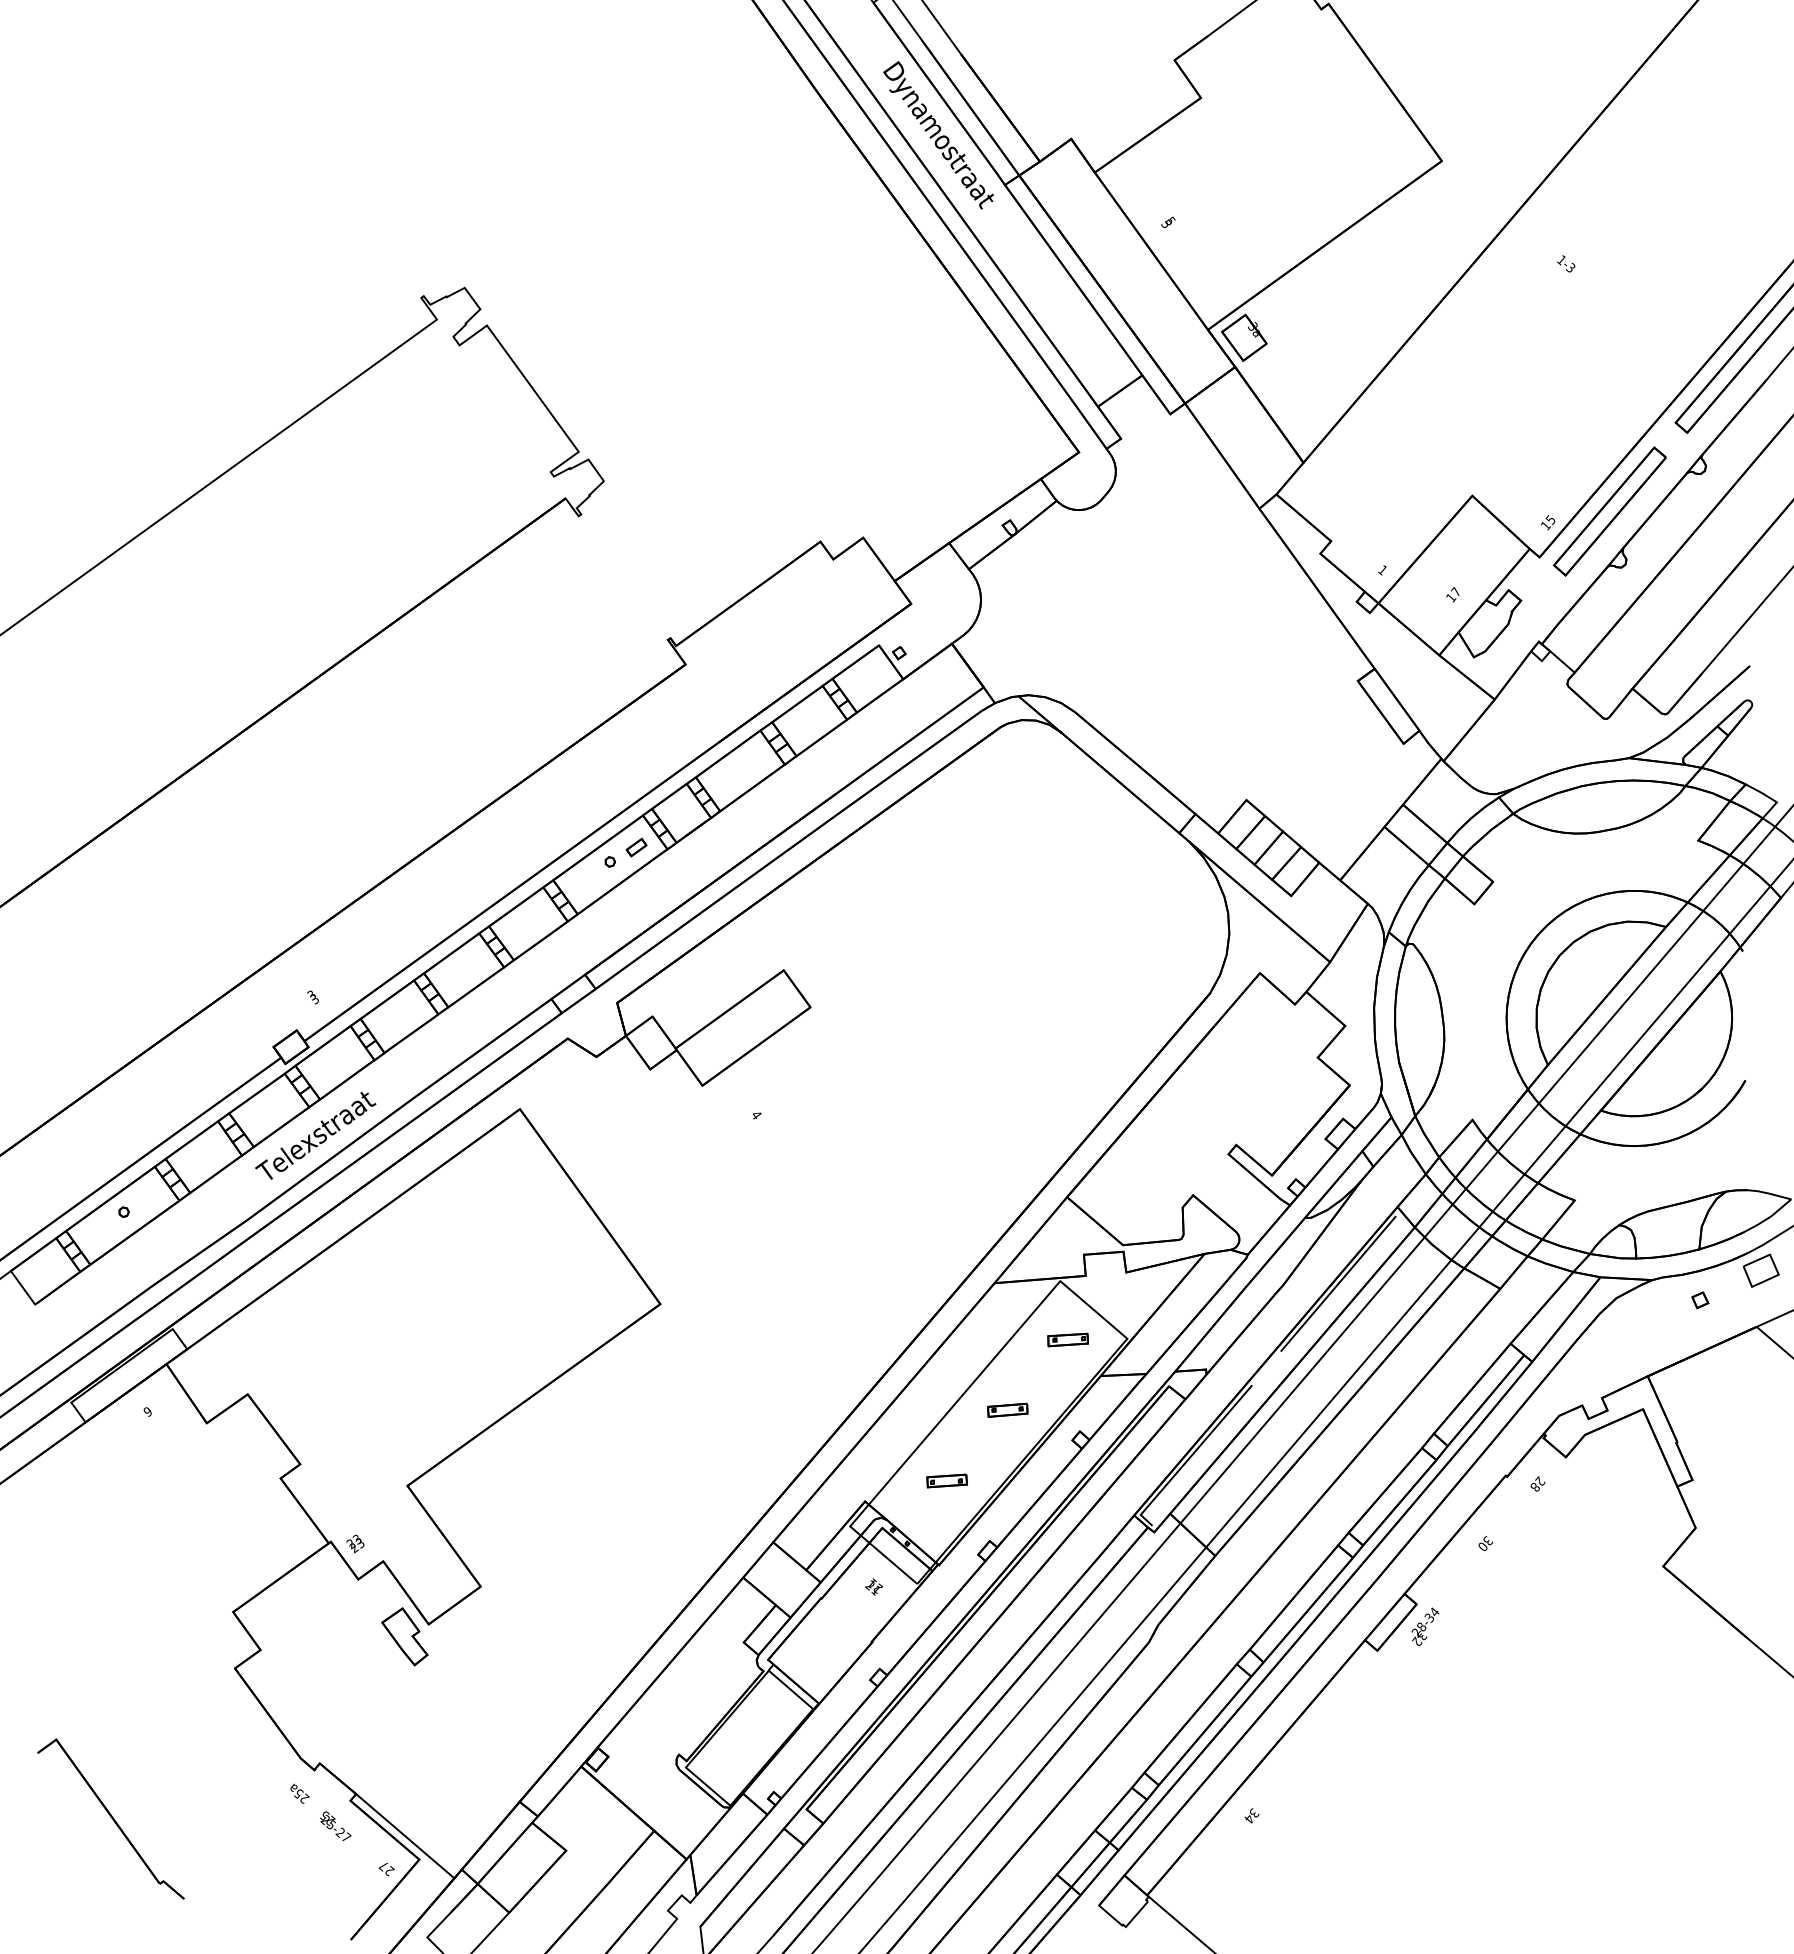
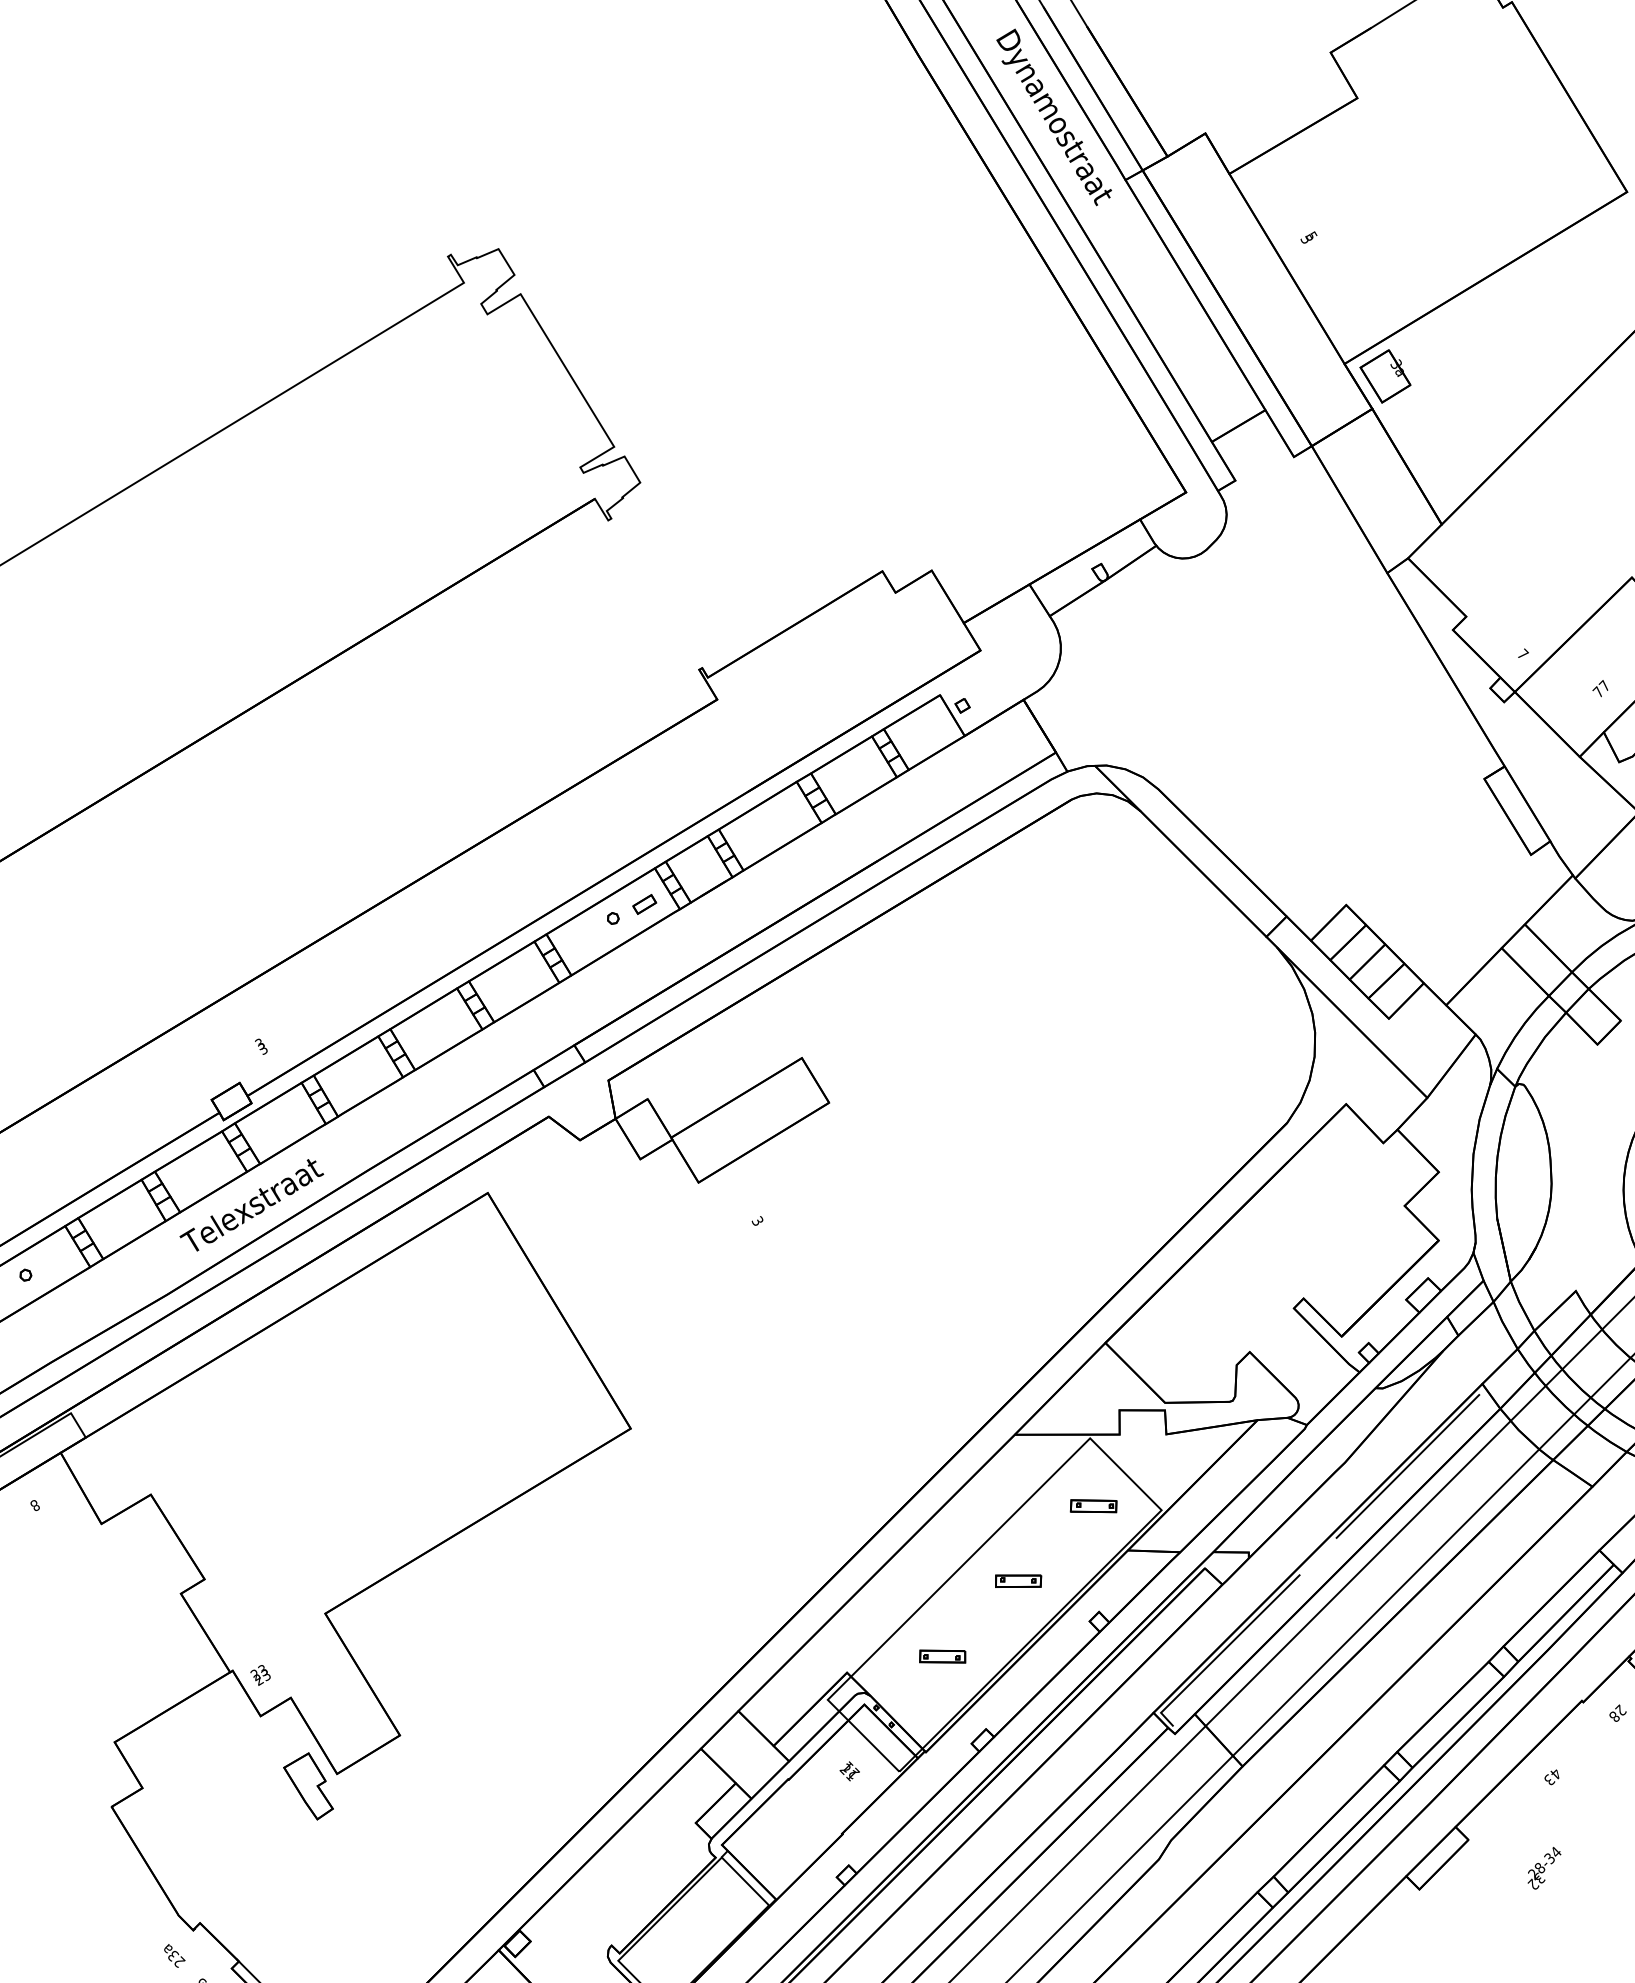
text: (1383, 570) -> (1523, 654), 1 -> 7
text: (1450, 597) -> (1597, 691), 17 -> 77
text: (756, 1114) -> (757, 1220), 4 -> 3
text: (148, 1411) -> (35, 1505), 6 -> 8
text: (1485, 1543) -> (1552, 1776), 30 -> 43
text: (1425, 1626) -> (1544, 1867), moved
text: (297, 1793) -> (171, 1955), 25a -> 23a

